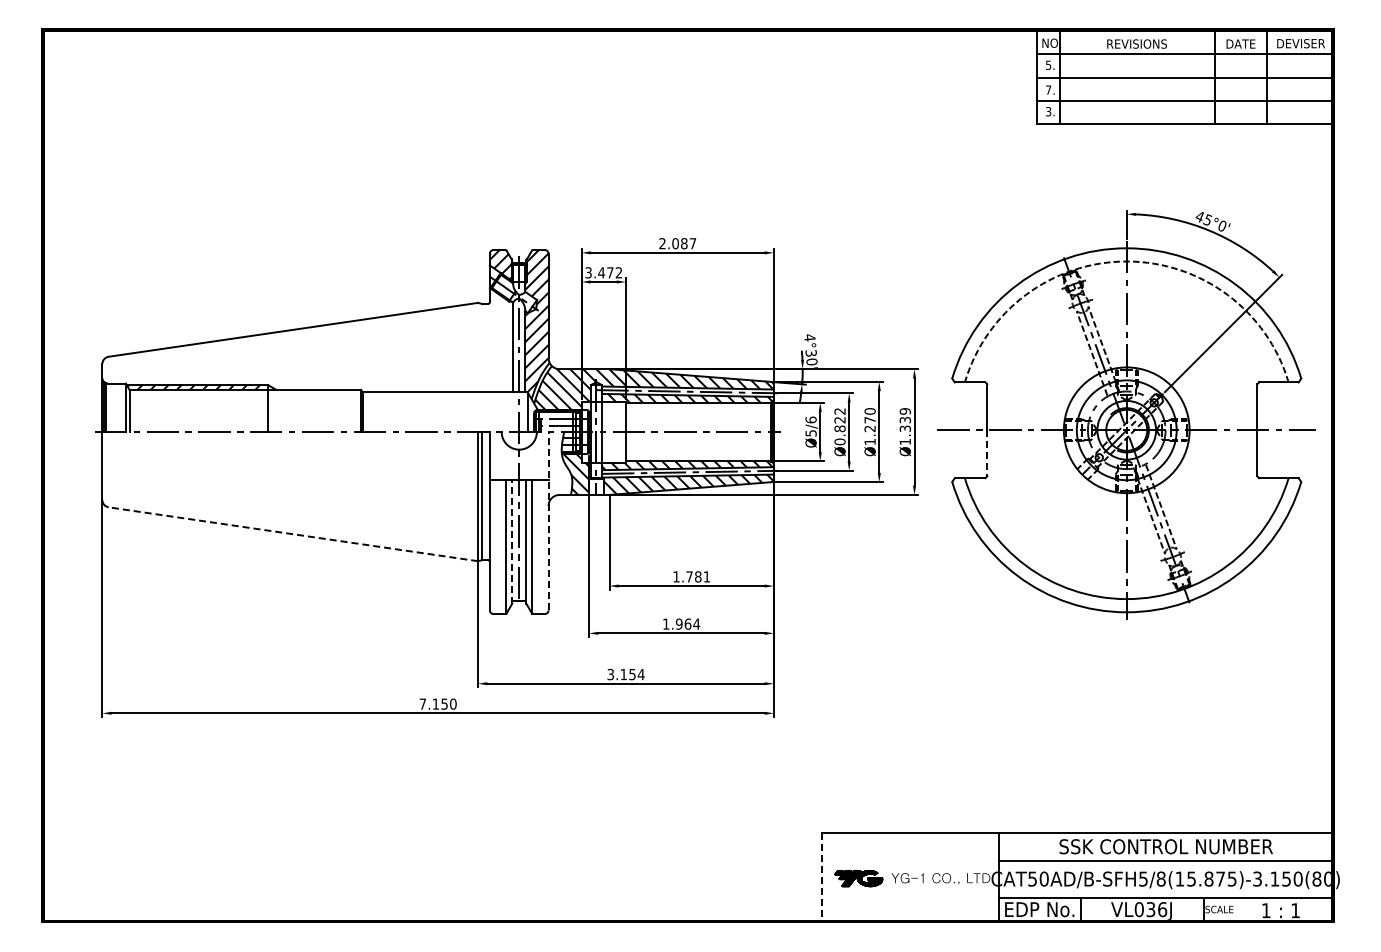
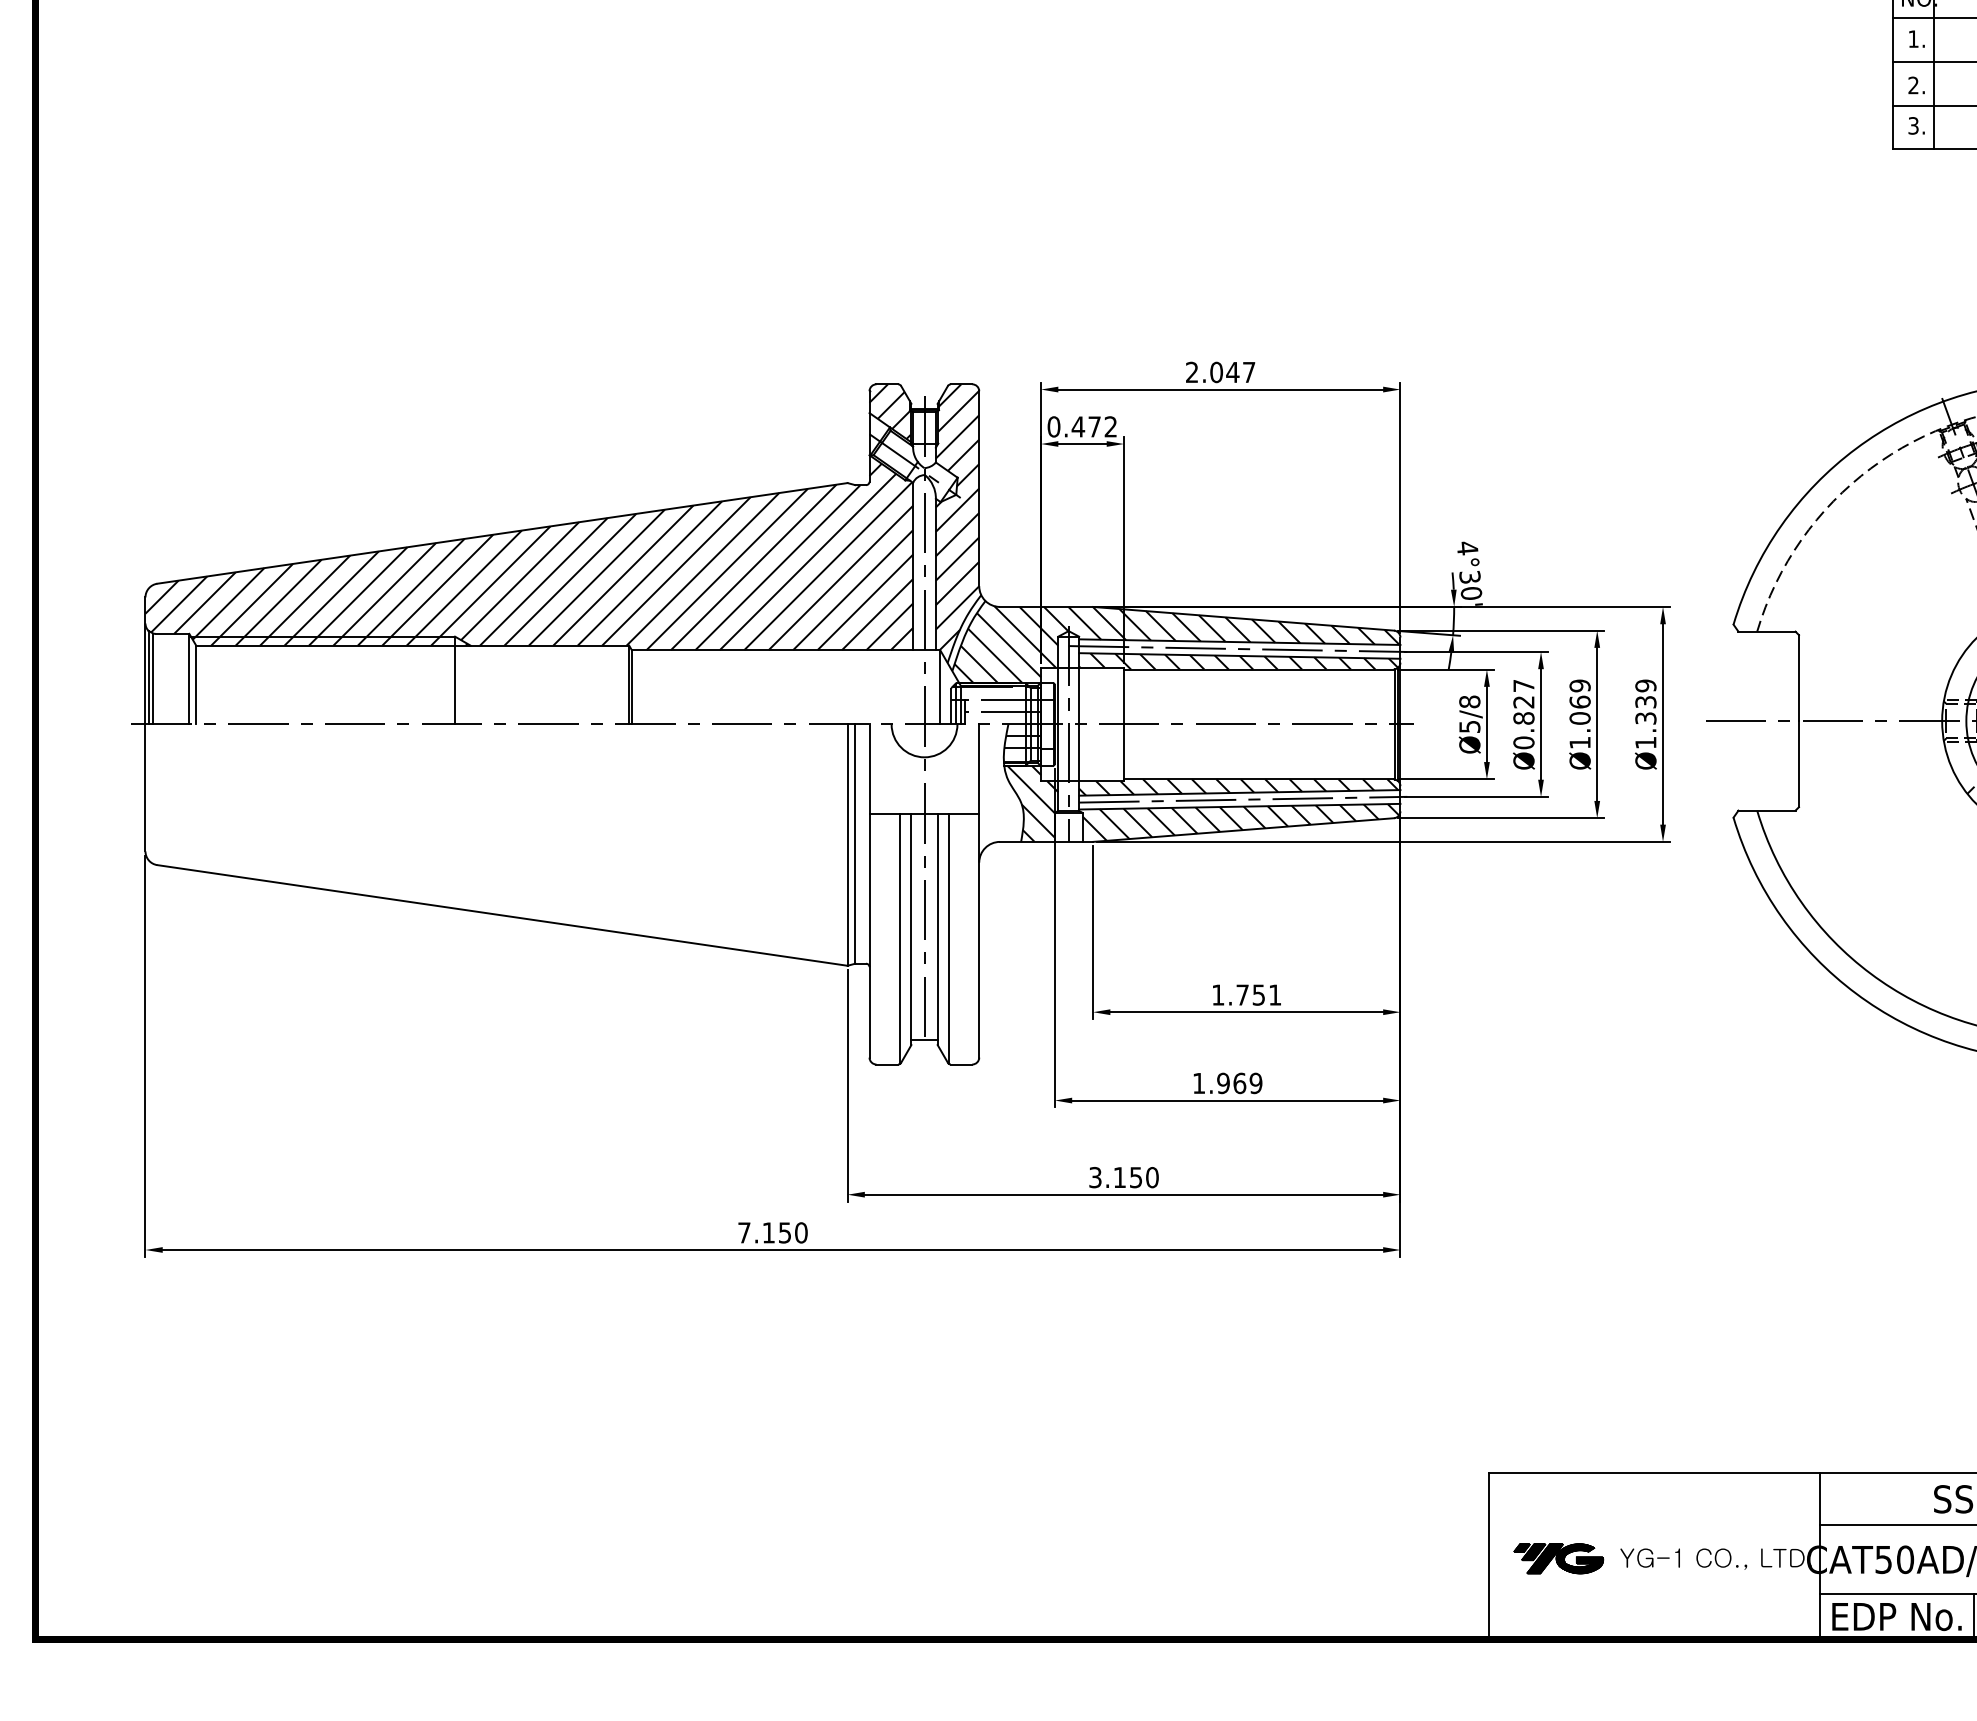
text: (1048, 64) -> (1913, 37), 5. -> 1.
text: (1048, 89) -> (1913, 84), 7. -> 2.
text: (683, 243) -> (1231, 372), 2.087 -> 2.047
text: (588, 272) -> (1053, 426), 3.472 -> 0.472
hatch: (307, 342) -> (528, 557), added
text: (839, 411) -> (1522, 686), Ø0.822 -> Ø0.827
text: (810, 419) -> (1468, 700), Ø5/6 -> Ø5/8
text: (869, 420) -> (1578, 702), Ø1.270 -> Ø1.069
line: (987, 453) -> (1799, 764), dashed -> solid
line: (548, 520) -> (979, 889), dashed -> solid
line: (293, 534) -> (502, 915), dashed -> solid
line: (512, 541) -> (911, 928), dashed -> solid
text: (697, 576) -> (1257, 994), 1.781 -> 1.751
text: (696, 623) -> (1255, 1082), 1.964 -> 1.969
text: (640, 674) -> (1151, 1177), 3.154 -> 3.150
line: (821, 877) -> (1489, 1556), dashed -> solid

